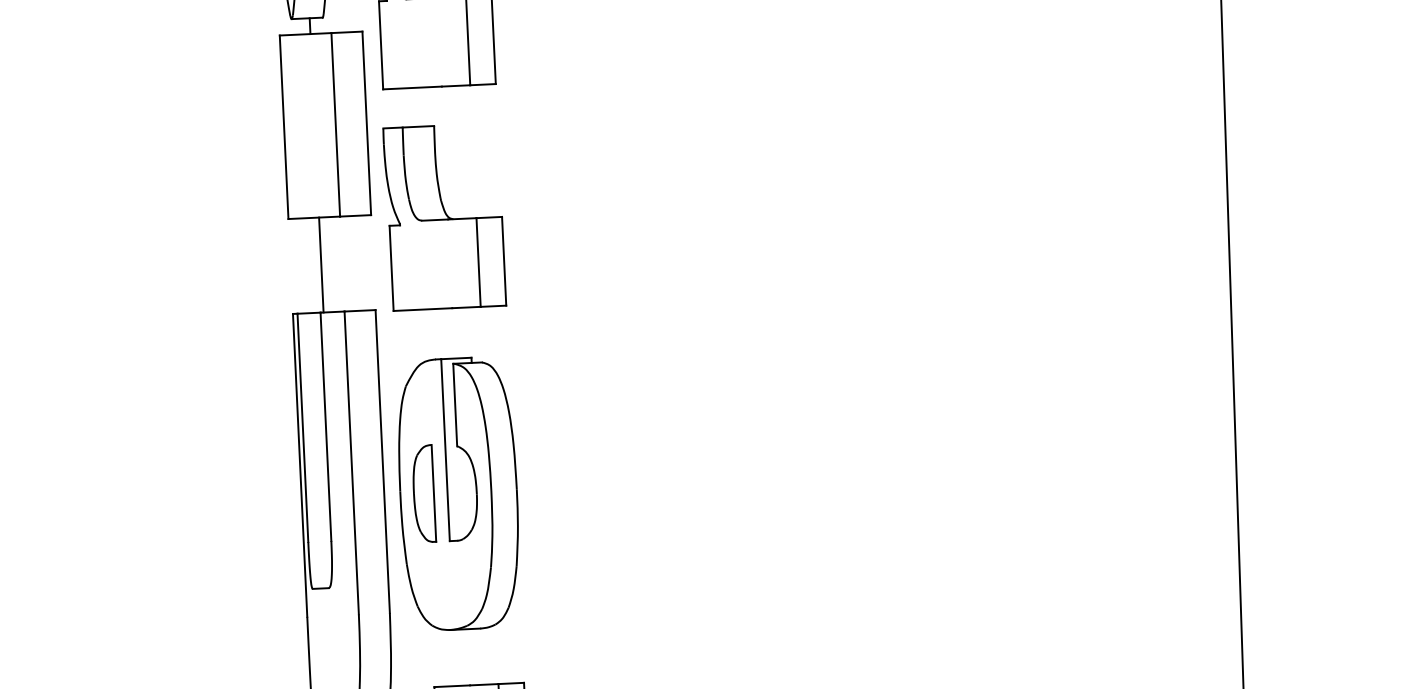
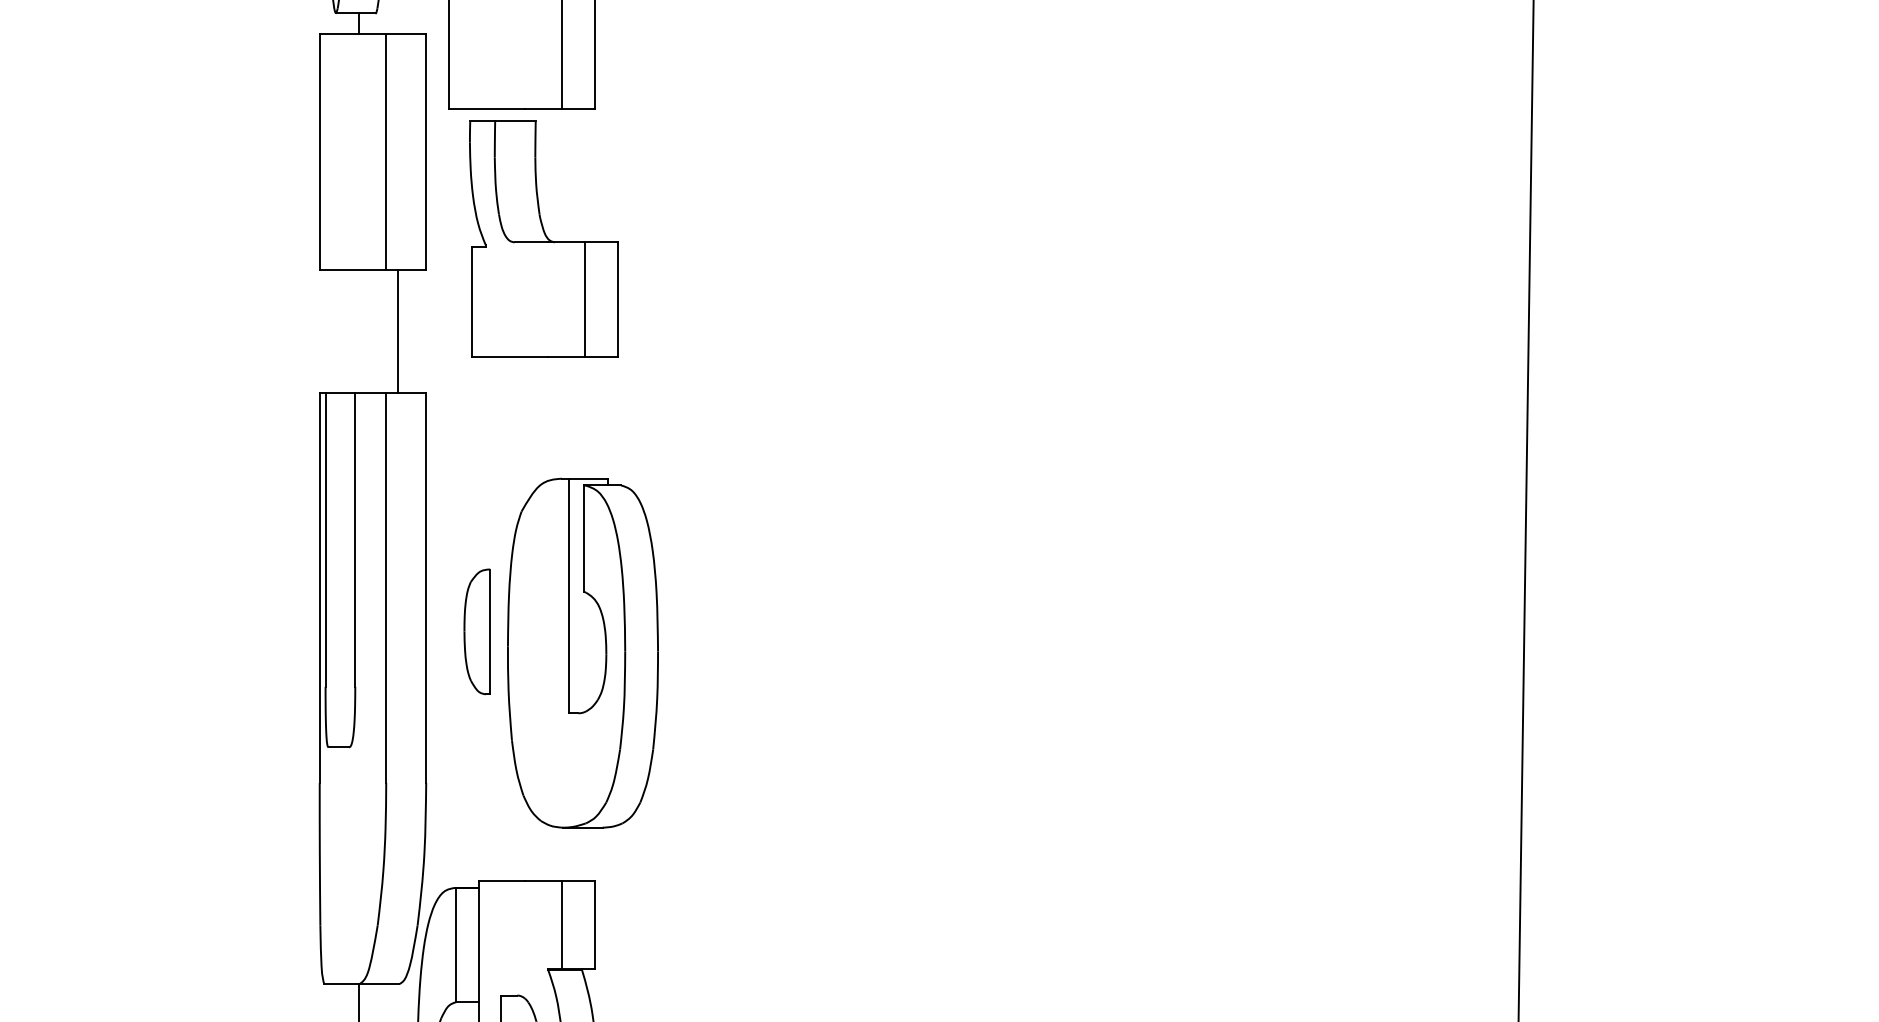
part: (444, 216) -> (543, 238), moved
line: (321, 265) -> (398, 331), moved
part: (458, 493) -> (582, 652), moved

